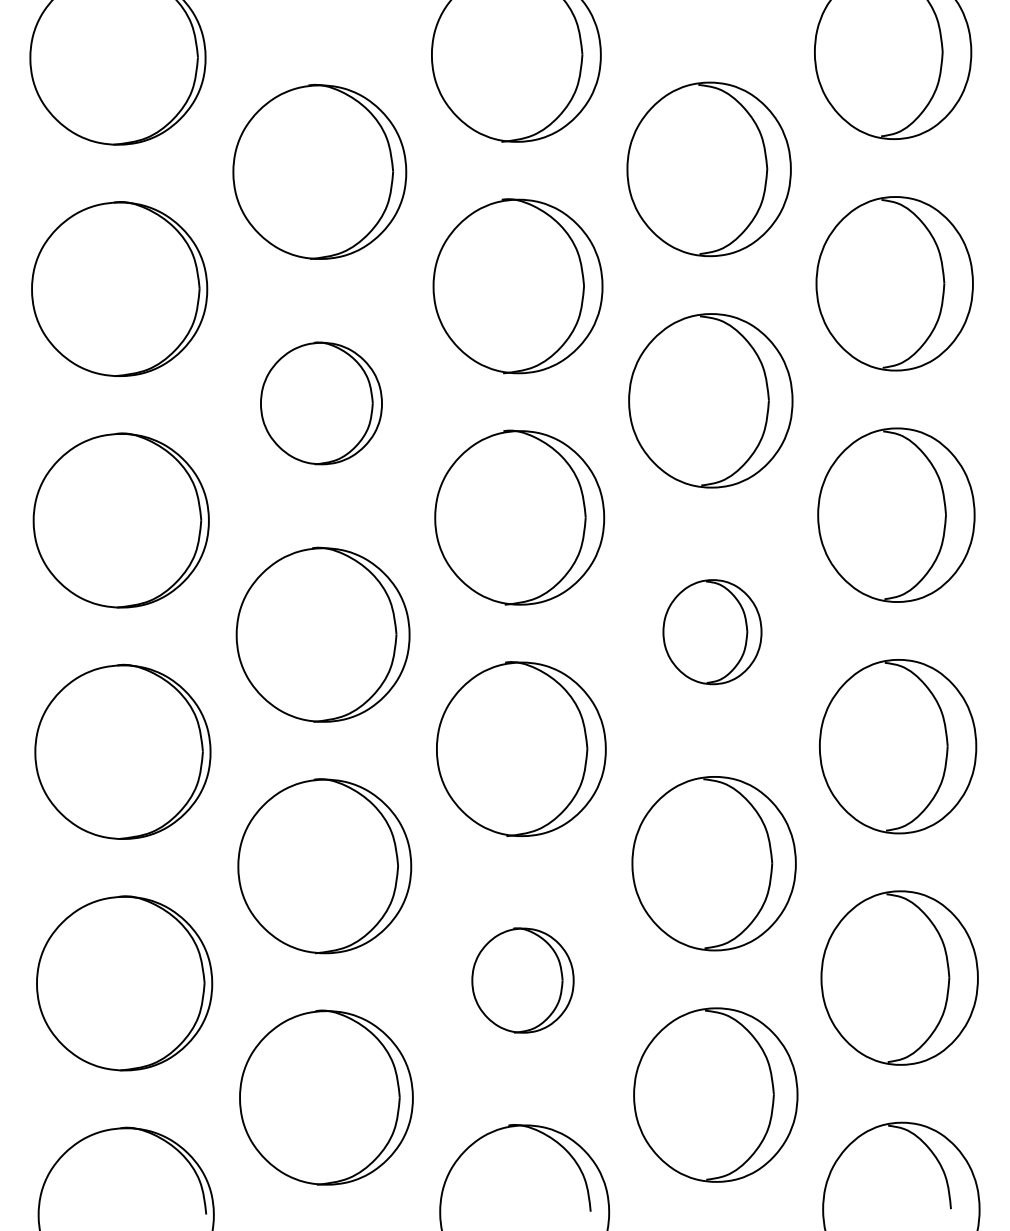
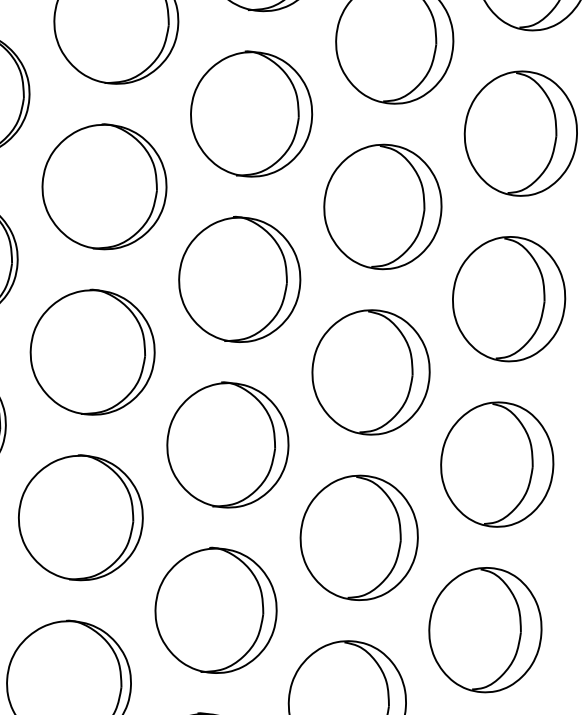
part: (321, 403) -> (104, 186), size x1.43
part: (712, 631) -> (371, 371), size x1.67
part: (522, 980) -> (215, 610), size x1.67

